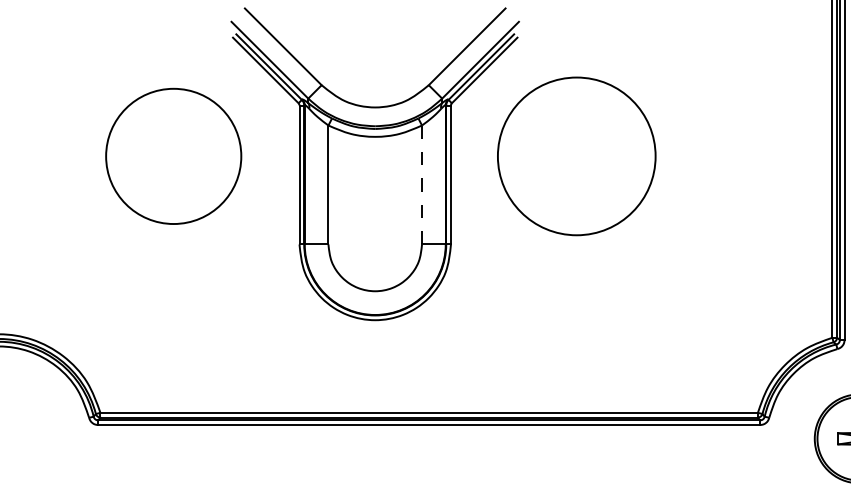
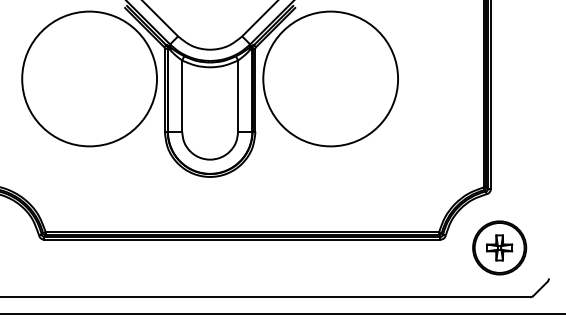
circle: (173, 155) -> (89, 78), size x1.67
circle: (576, 155) -> (330, 78), size x1.43
line: (422, 185) -> (238, 96), dashed -> solid

